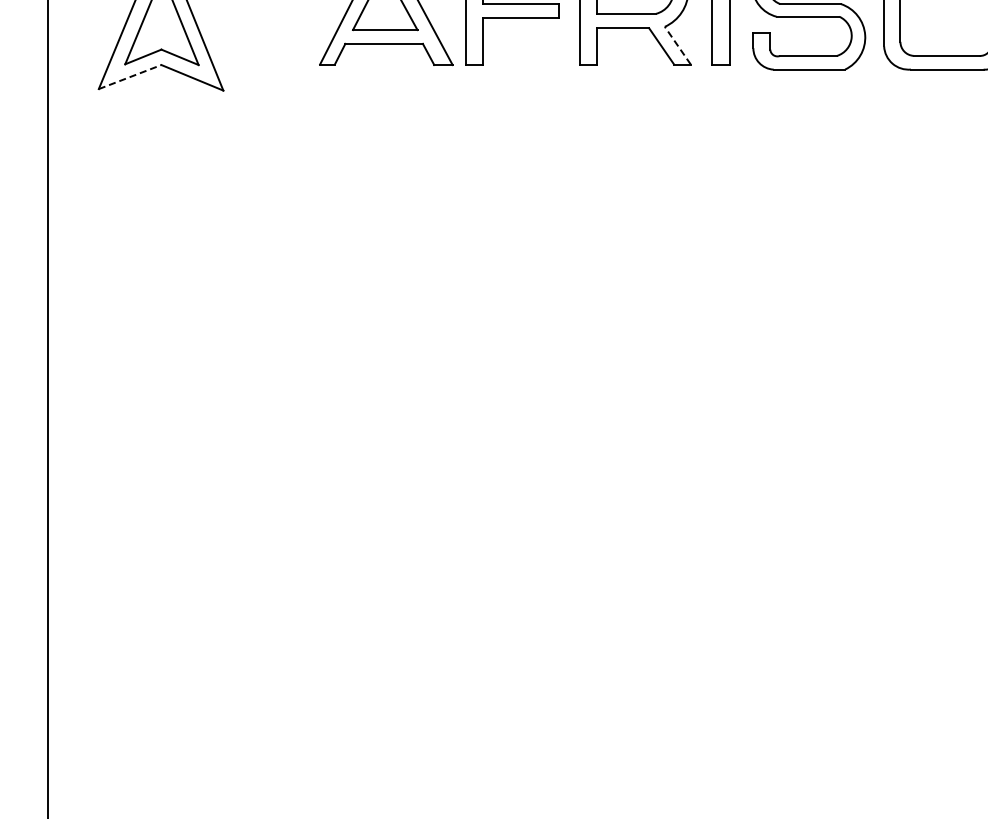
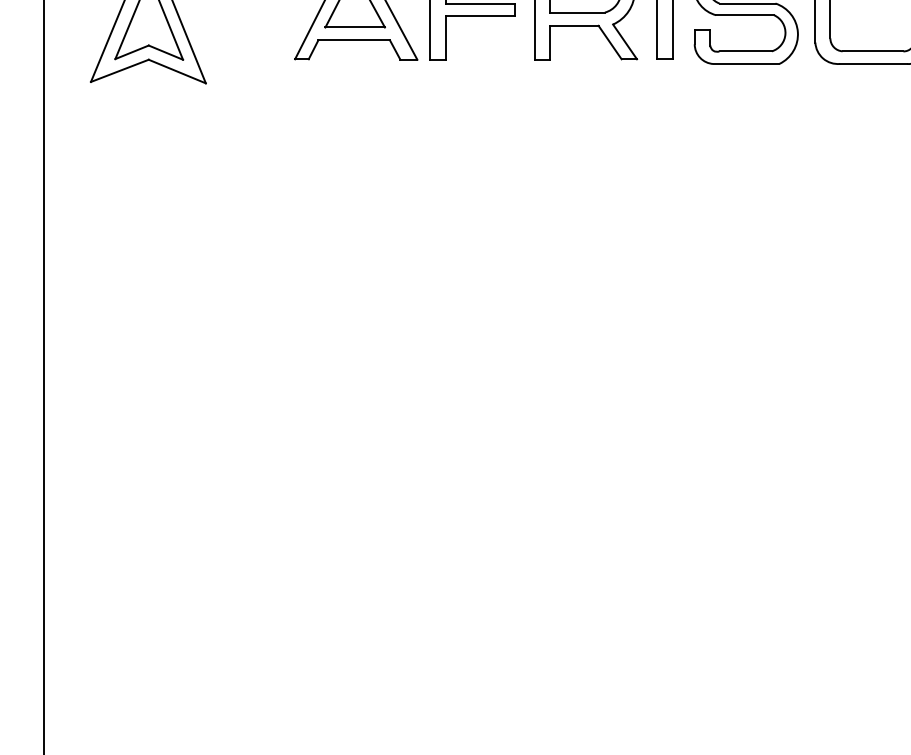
line: (677, 45) -> (624, 41), dashed -> solid
line: (130, 77) -> (120, 71), dashed -> solid

